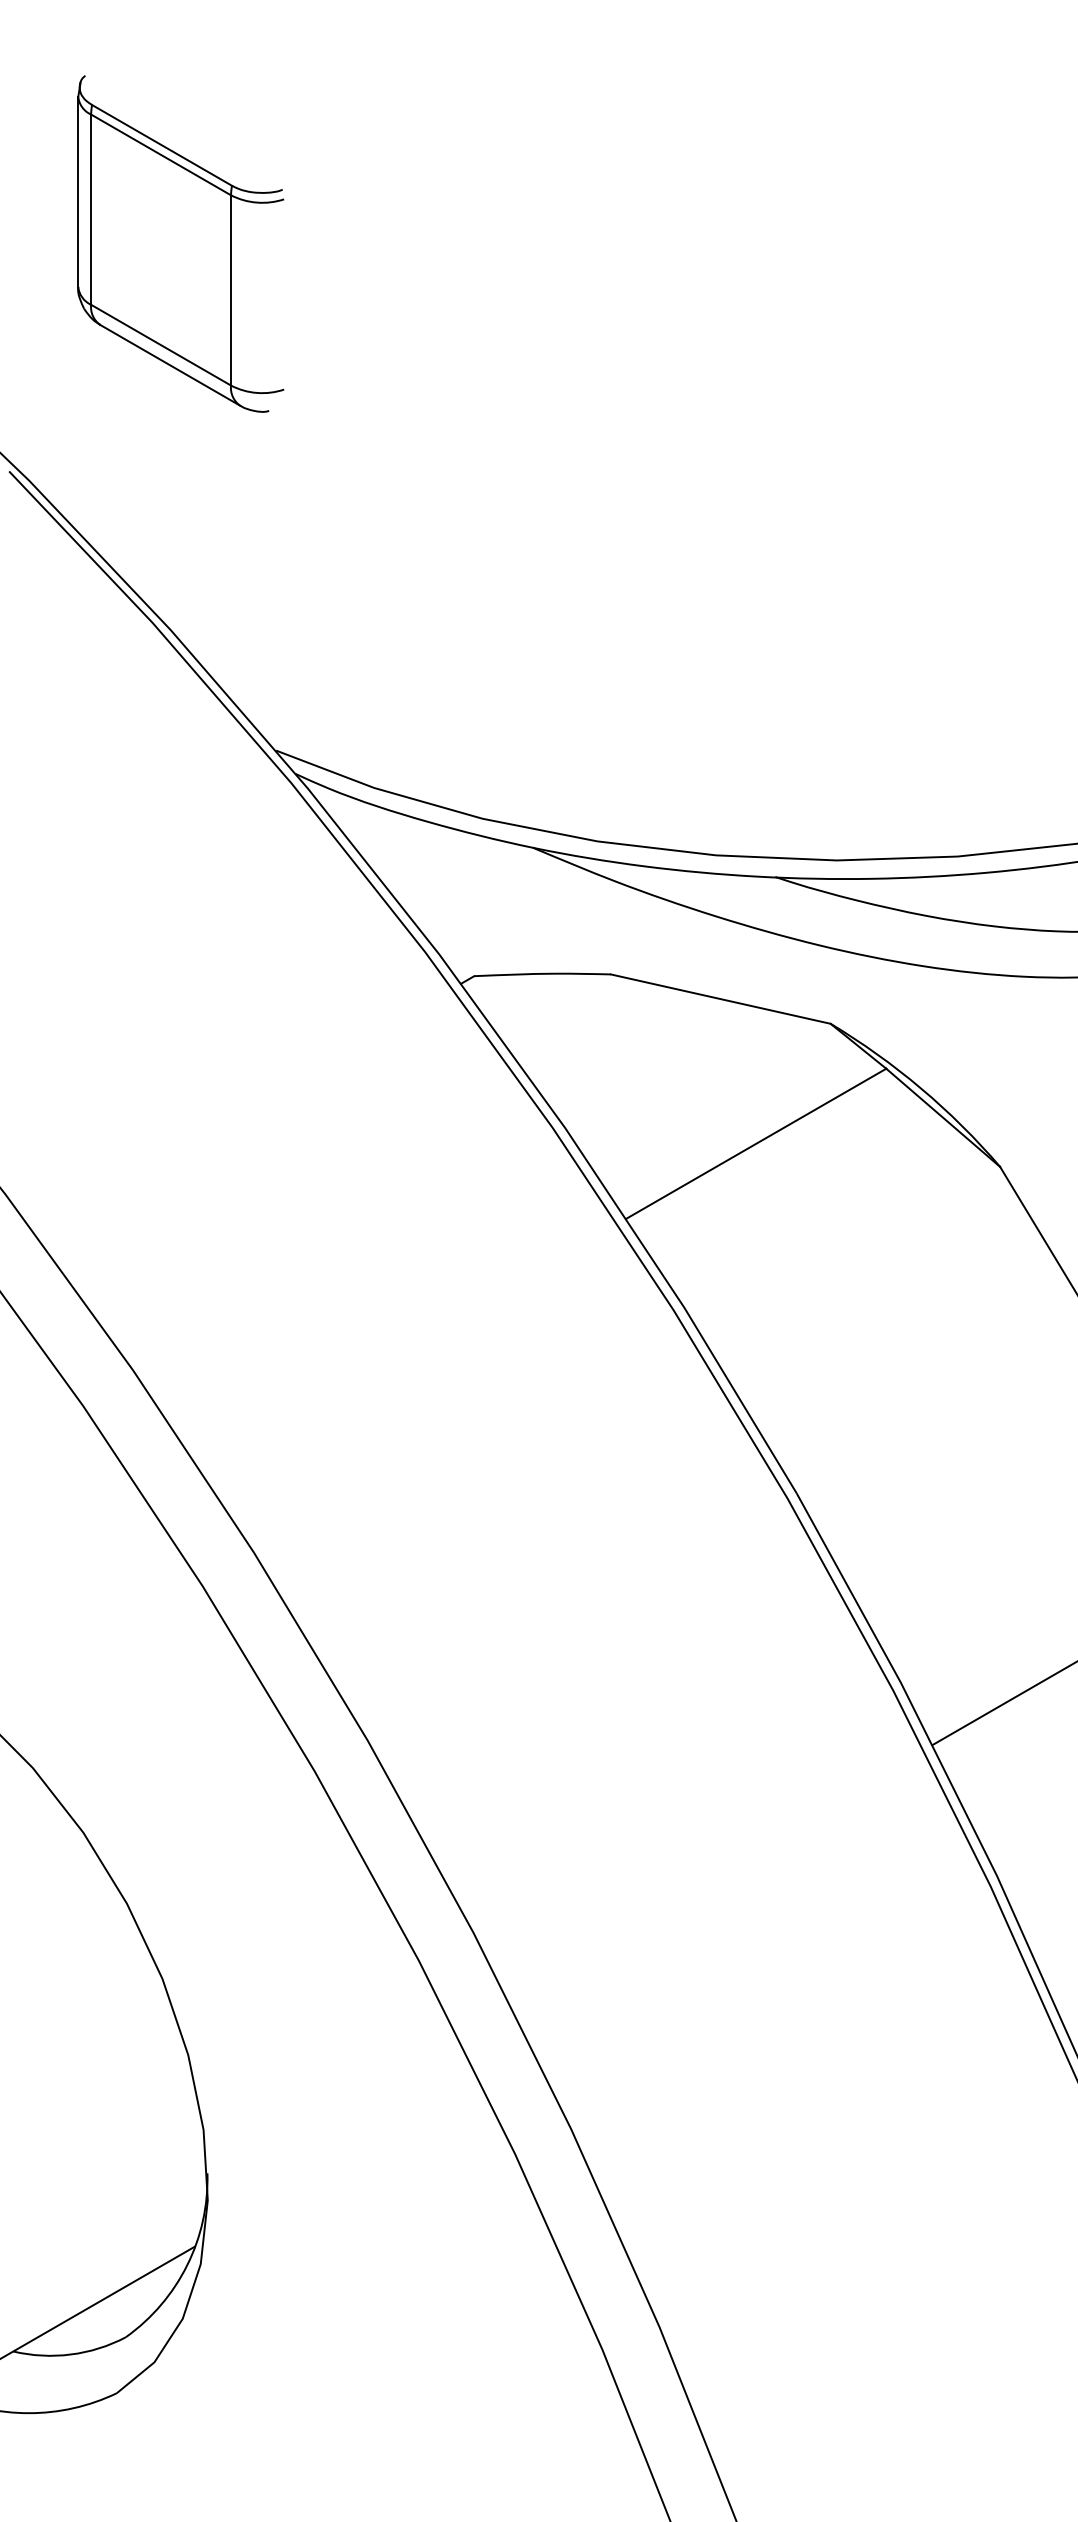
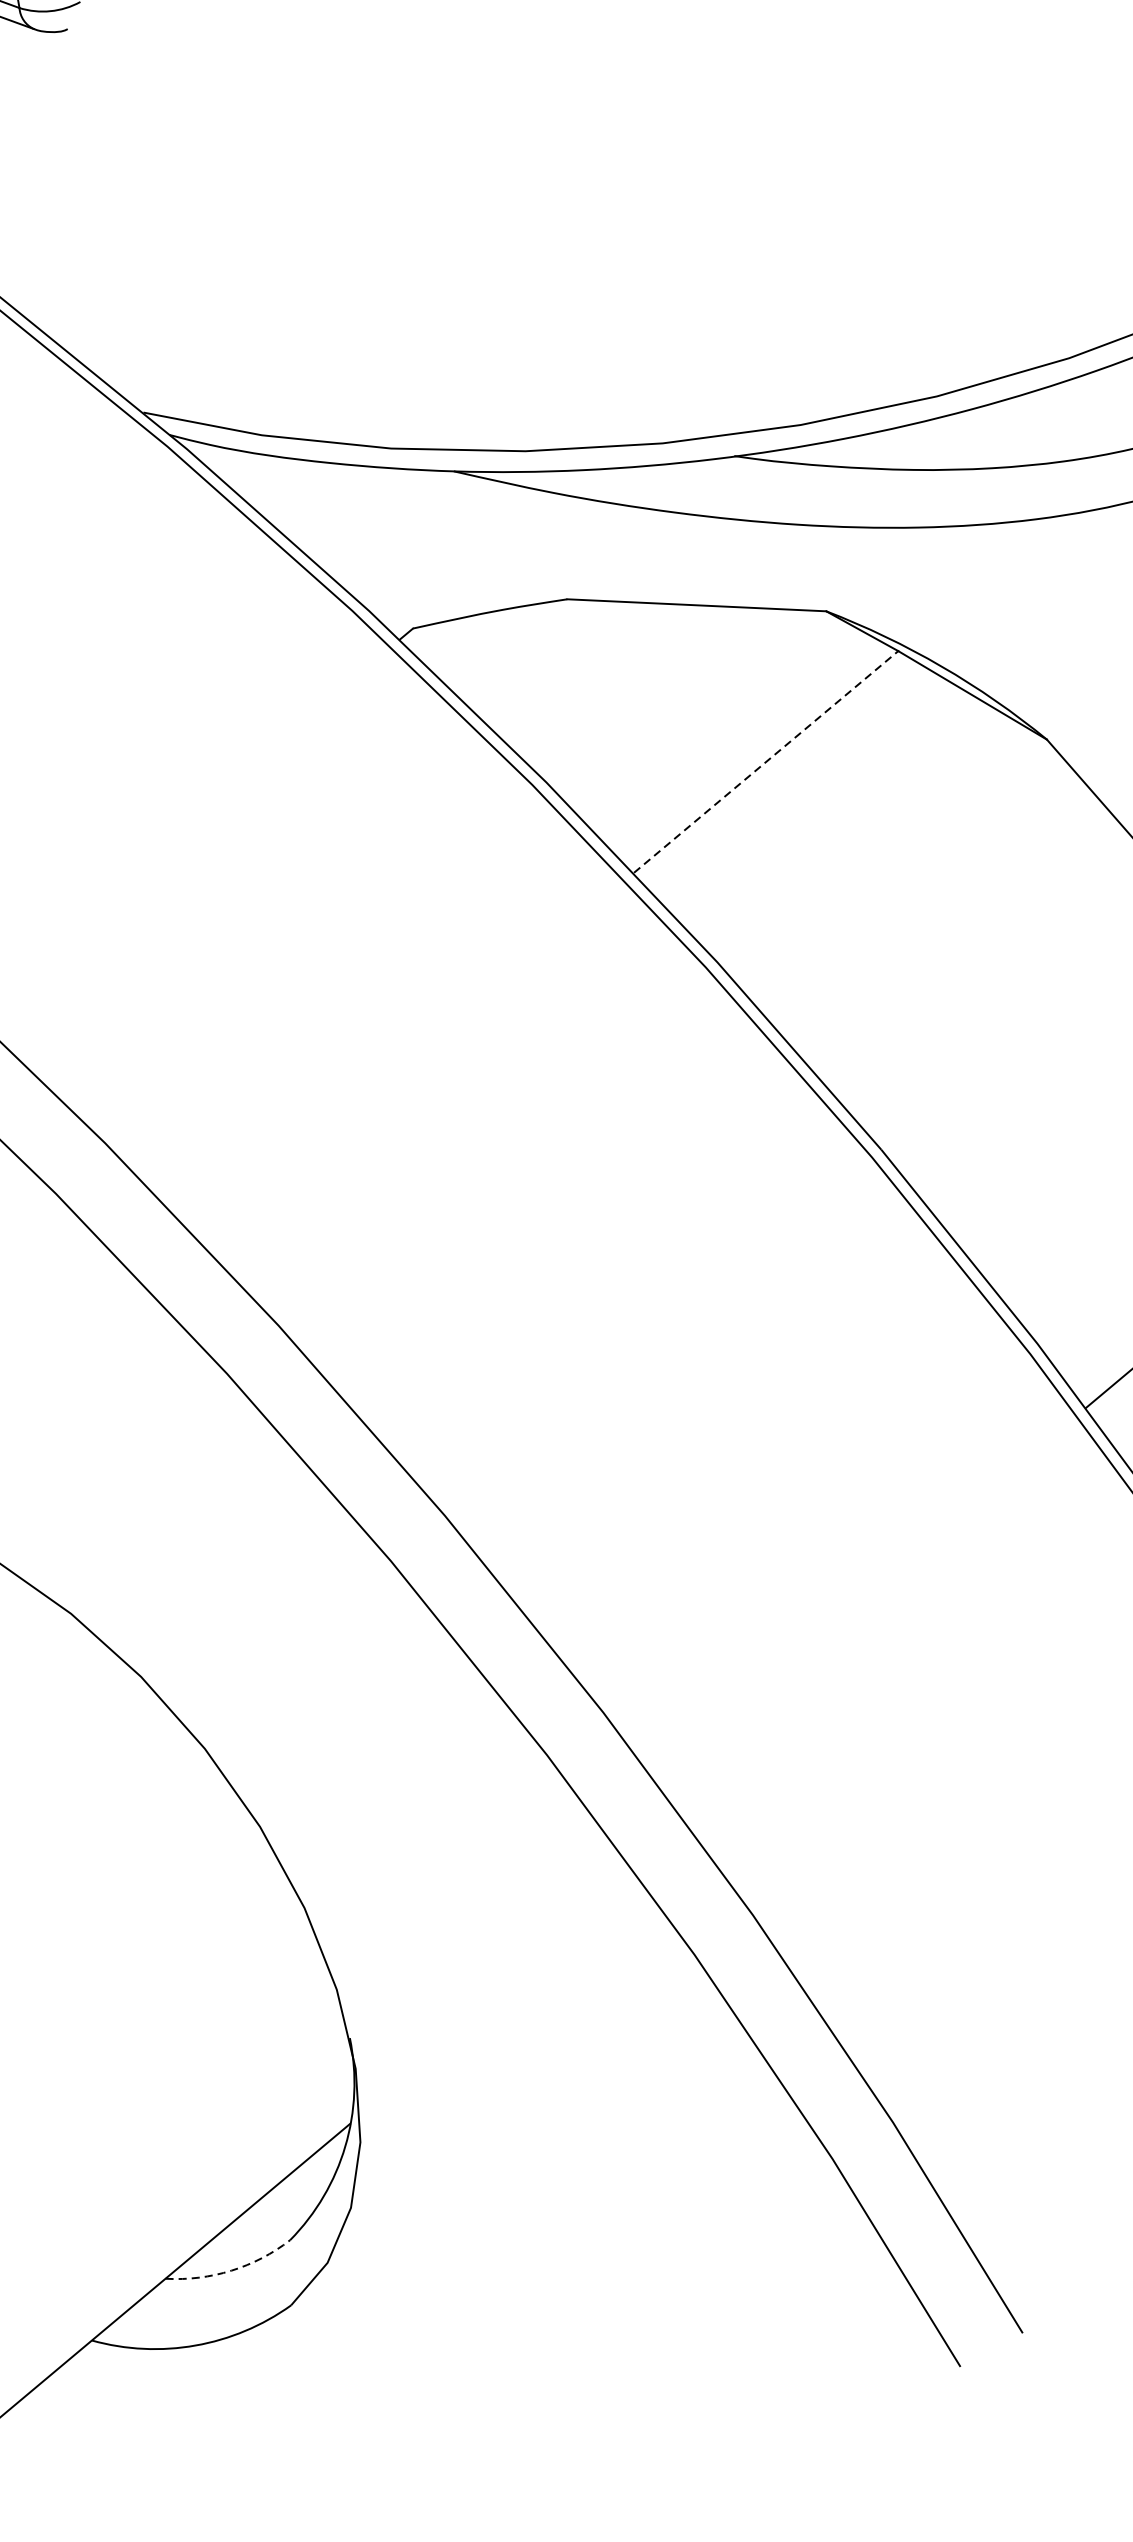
line: (756, 1143) -> (766, 761), solid -> dashed
arc: (70, 2354) -> (230, 2270), solid -> dashed

